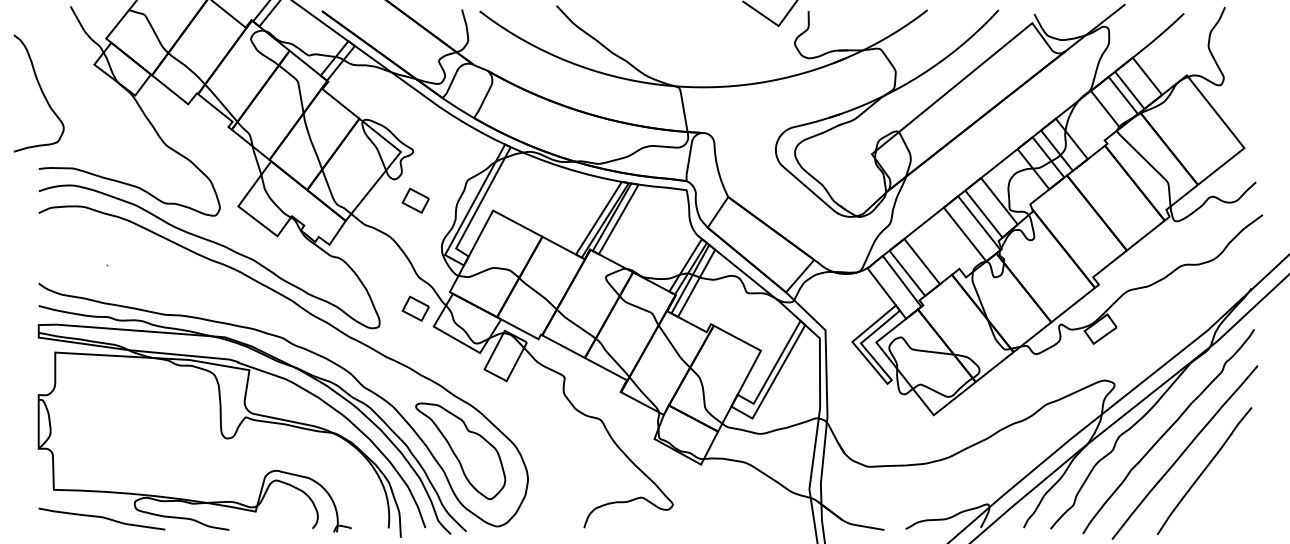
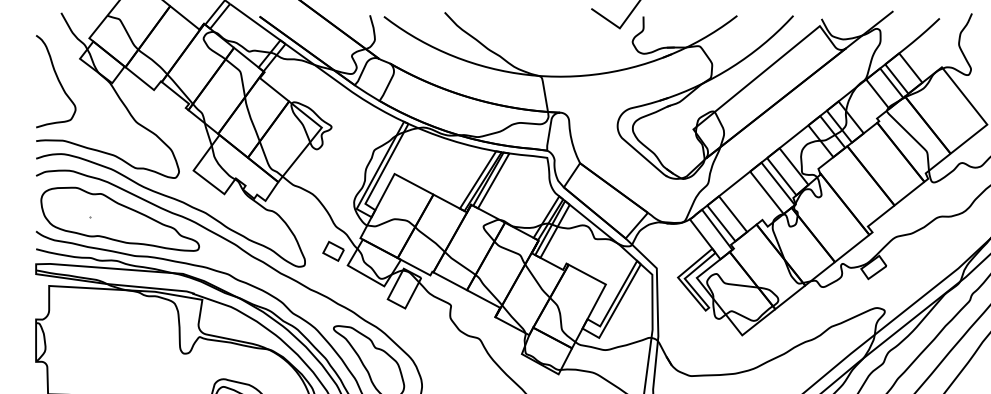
curve: (41, 92) -> (58, 80), moved
part: (415, 200) -> (333, 165), removed
part: (145, 268) -> (120, 219), added

